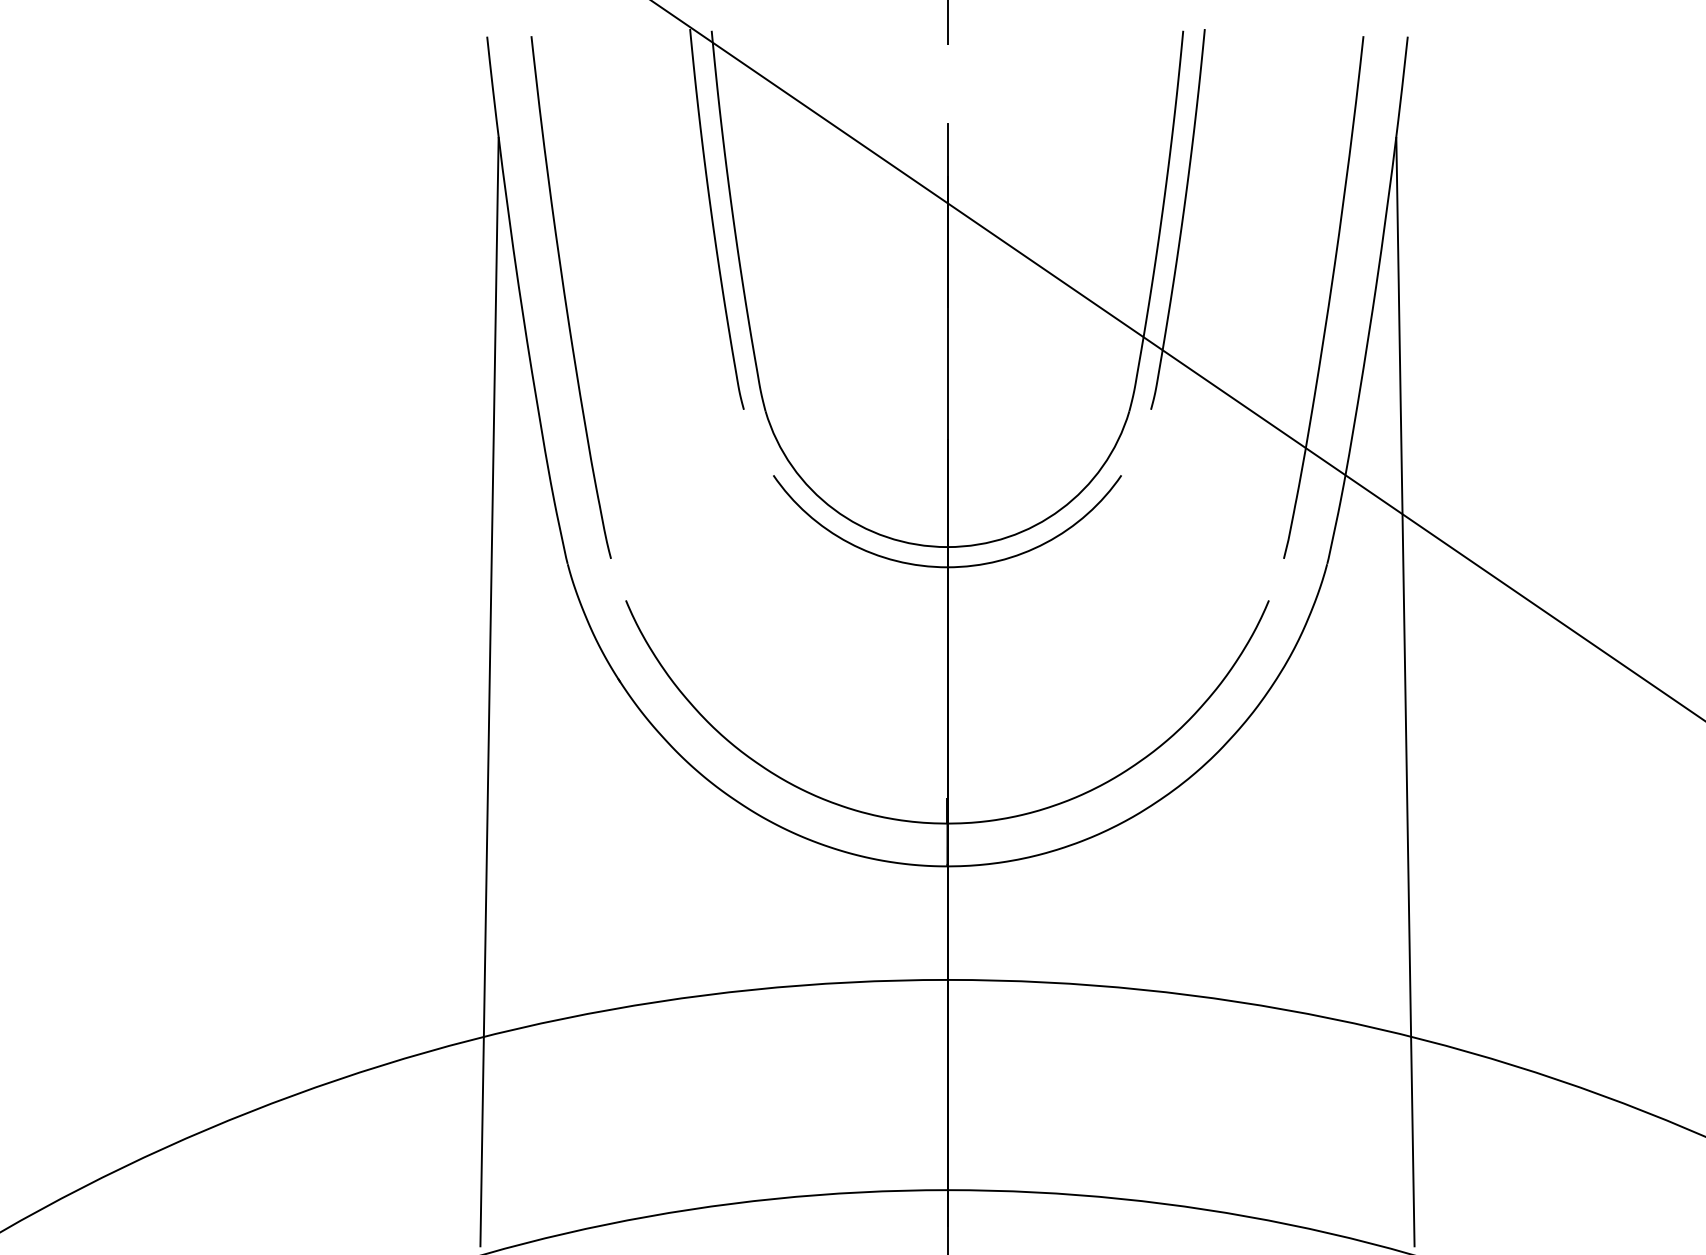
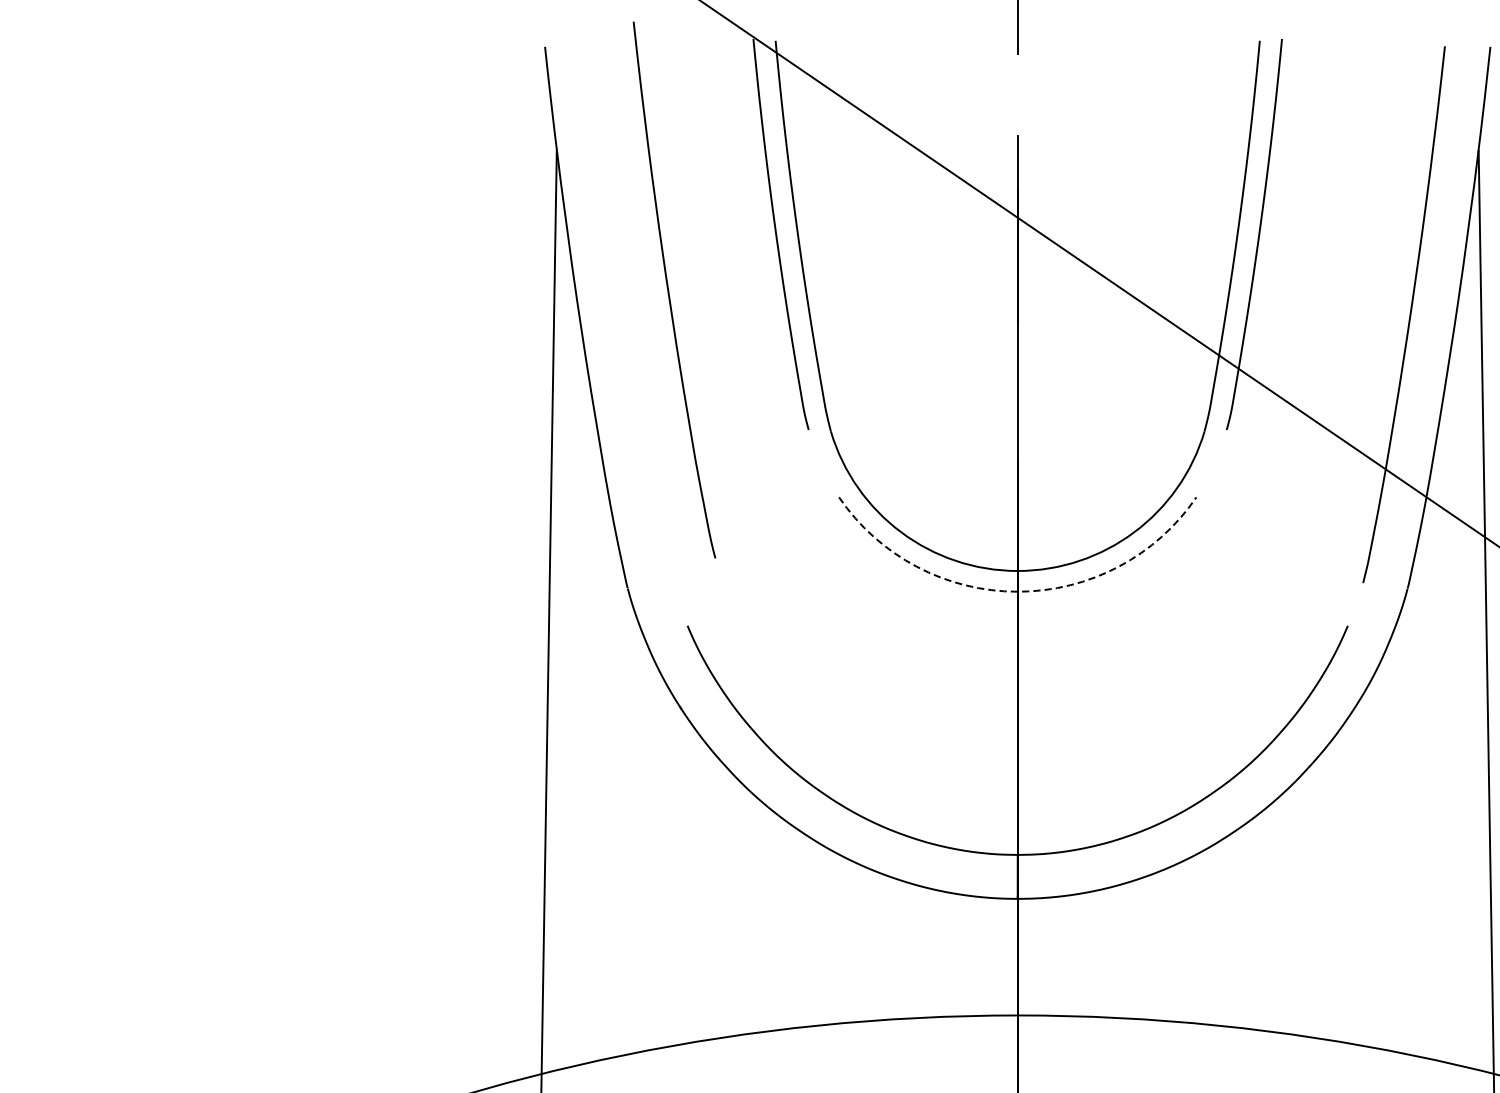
curve: (566, 298) -> (669, 291), moved
arc: (947, 567) -> (1017, 591), solid -> dashed

